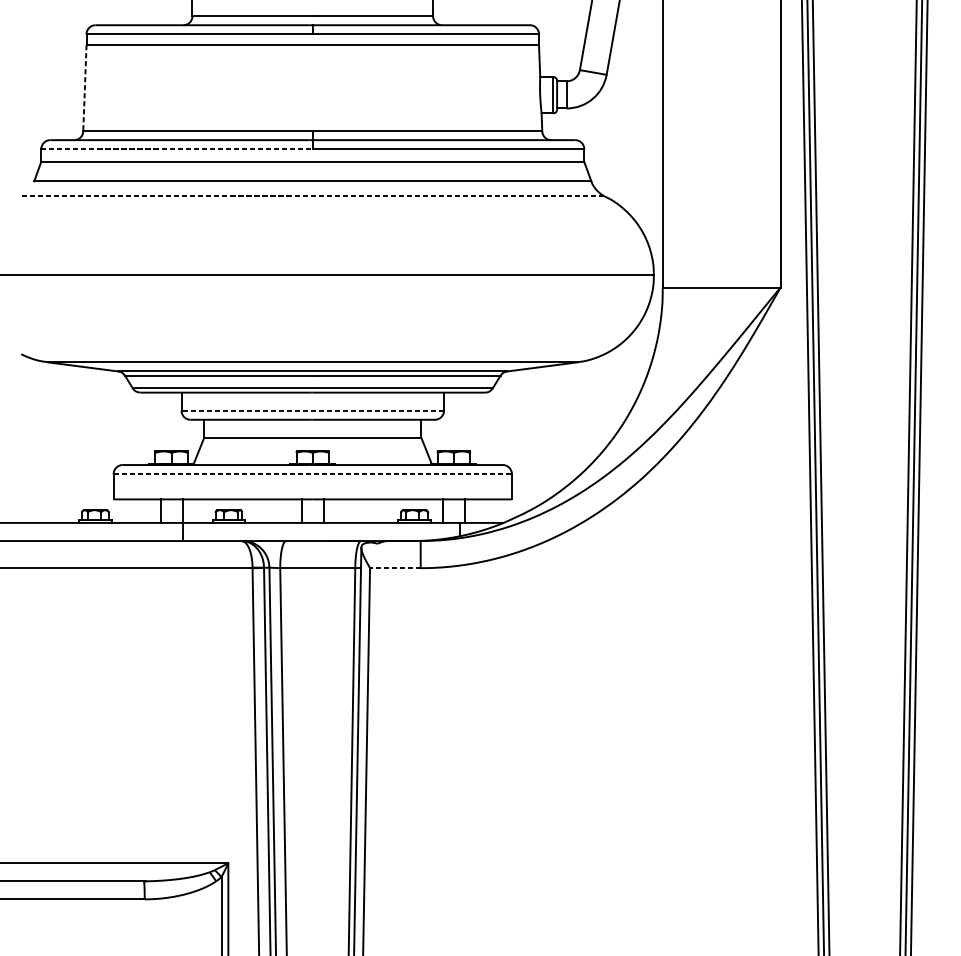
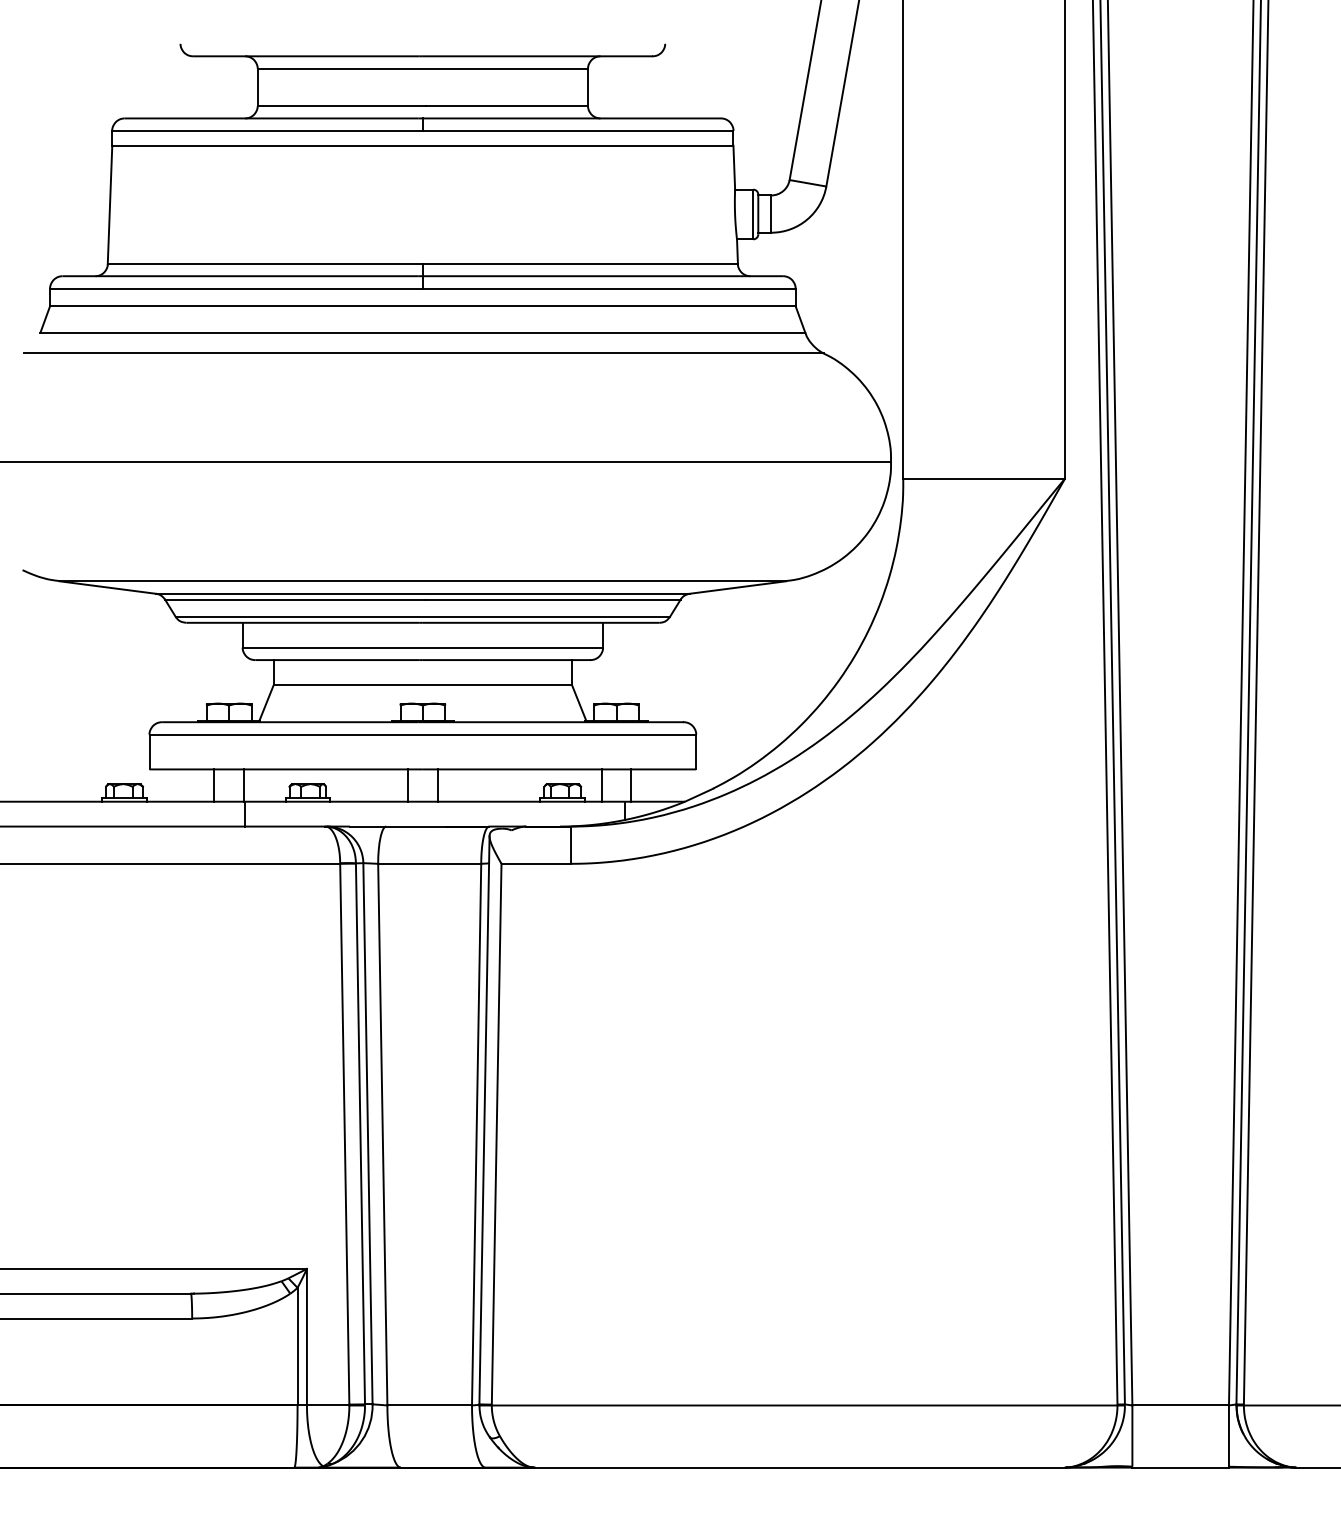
line: (85, 88) -> (110, 205), dashed -> solid
line: (177, 149) -> (237, 288), dashed -> solid
line: (313, 196) -> (424, 353), dashed -> solid
line: (312, 410) -> (422, 647), dashed -> solid
line: (313, 473) -> (423, 734), dashed -> solid
line: (395, 567) -> (536, 863), dashed -> solid

